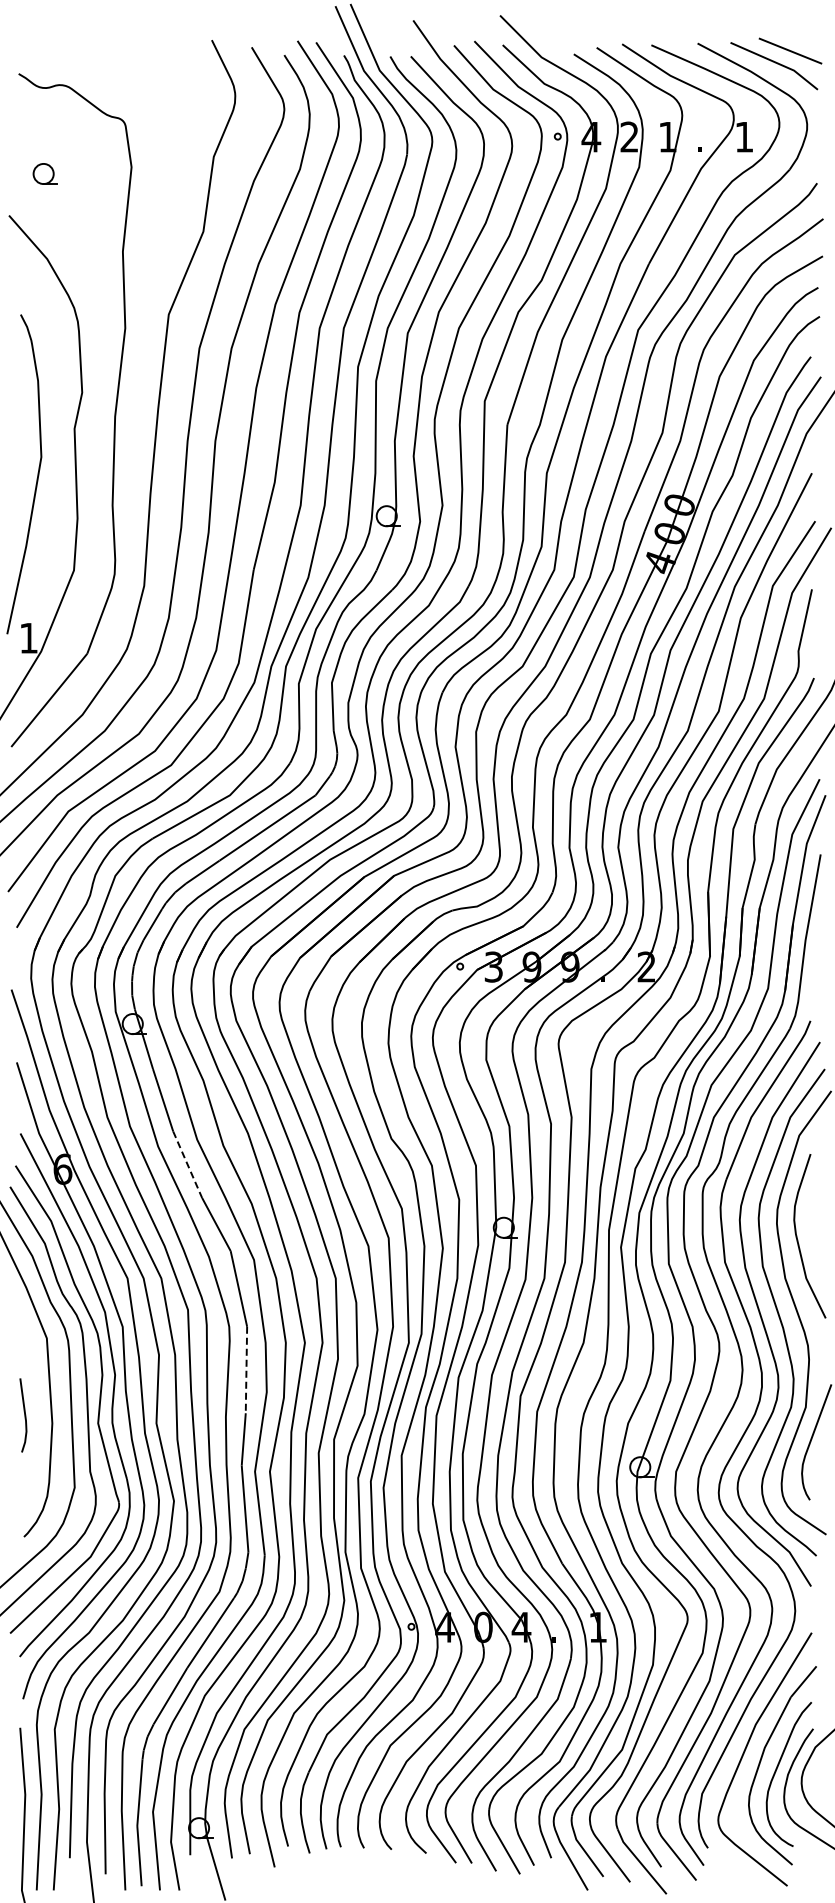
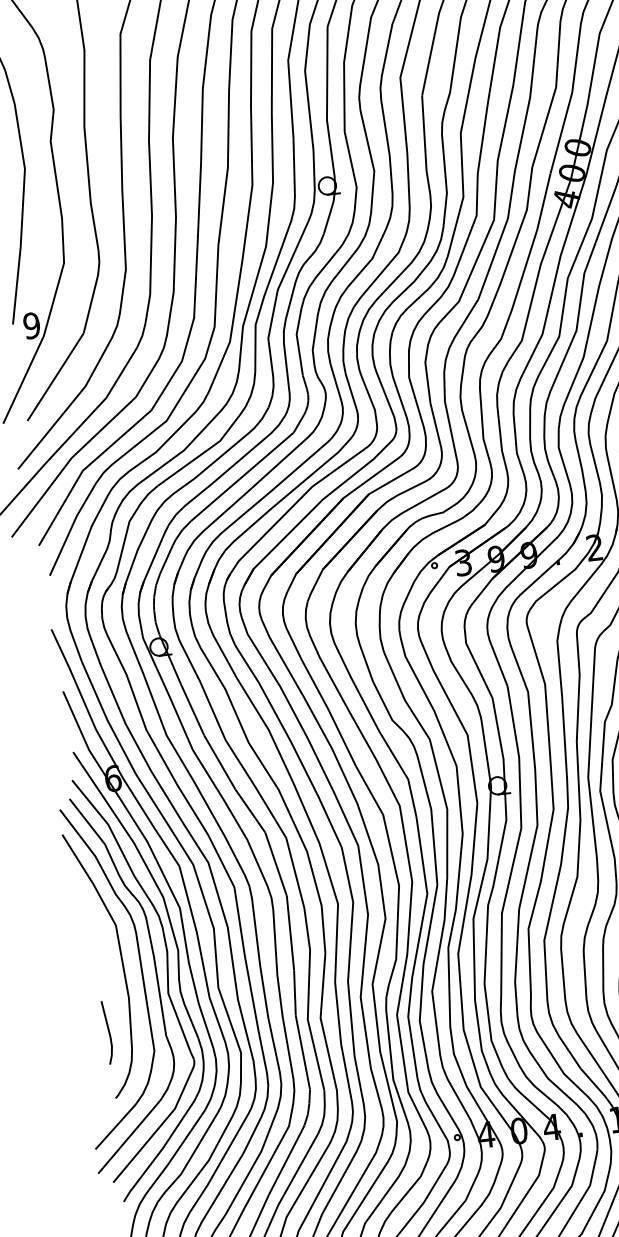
text: (28, 637) -> (31, 325), 1 -> 9
line: (187, 1165) -> (219, 763), dashed -> solid
line: (246, 1370) -> (290, 933), dashed -> solid
line: (24, 1415) -> (108, 1032), moved

